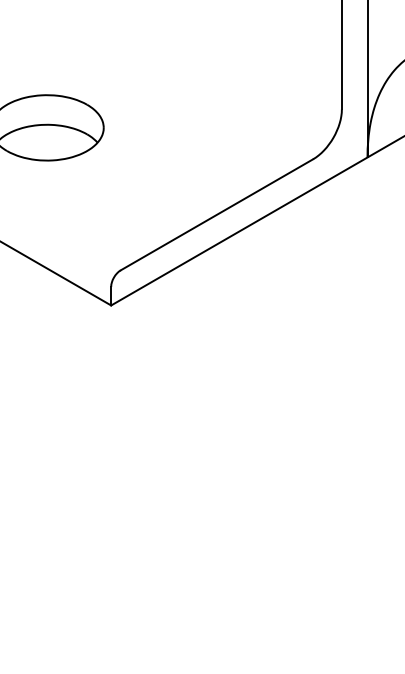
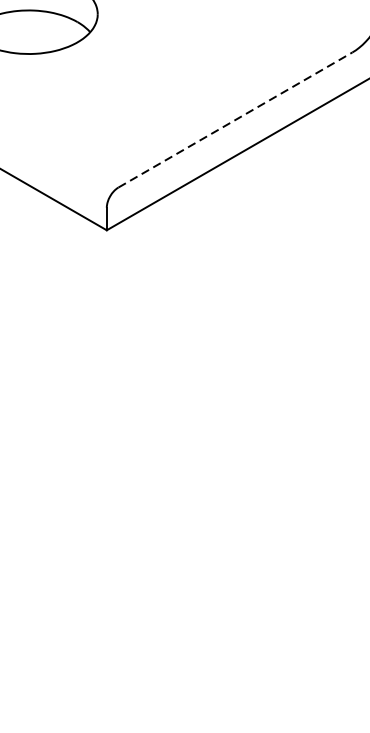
line: (216, 214) -> (234, 119), solid -> dashed

